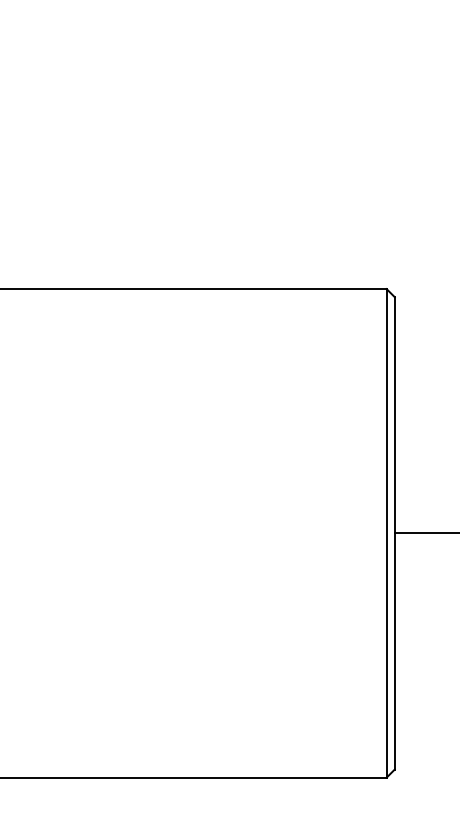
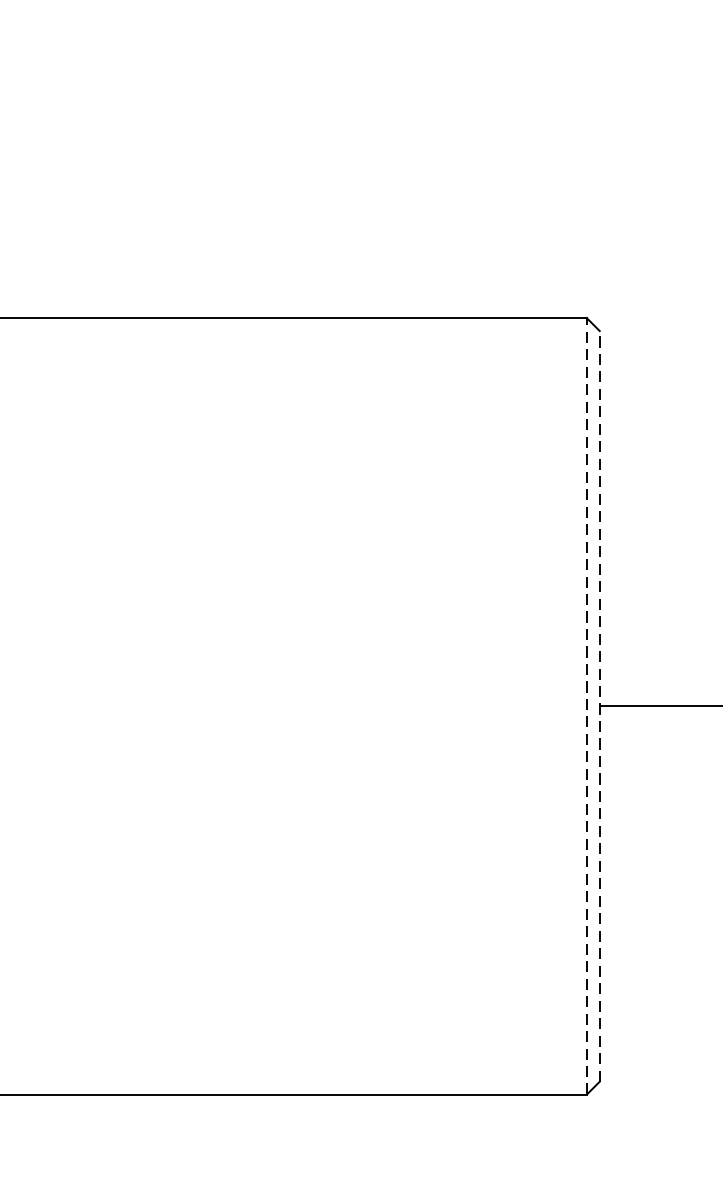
line: (386, 532) -> (586, 705), solid -> dashed
line: (394, 532) -> (599, 705), solid -> dashed

